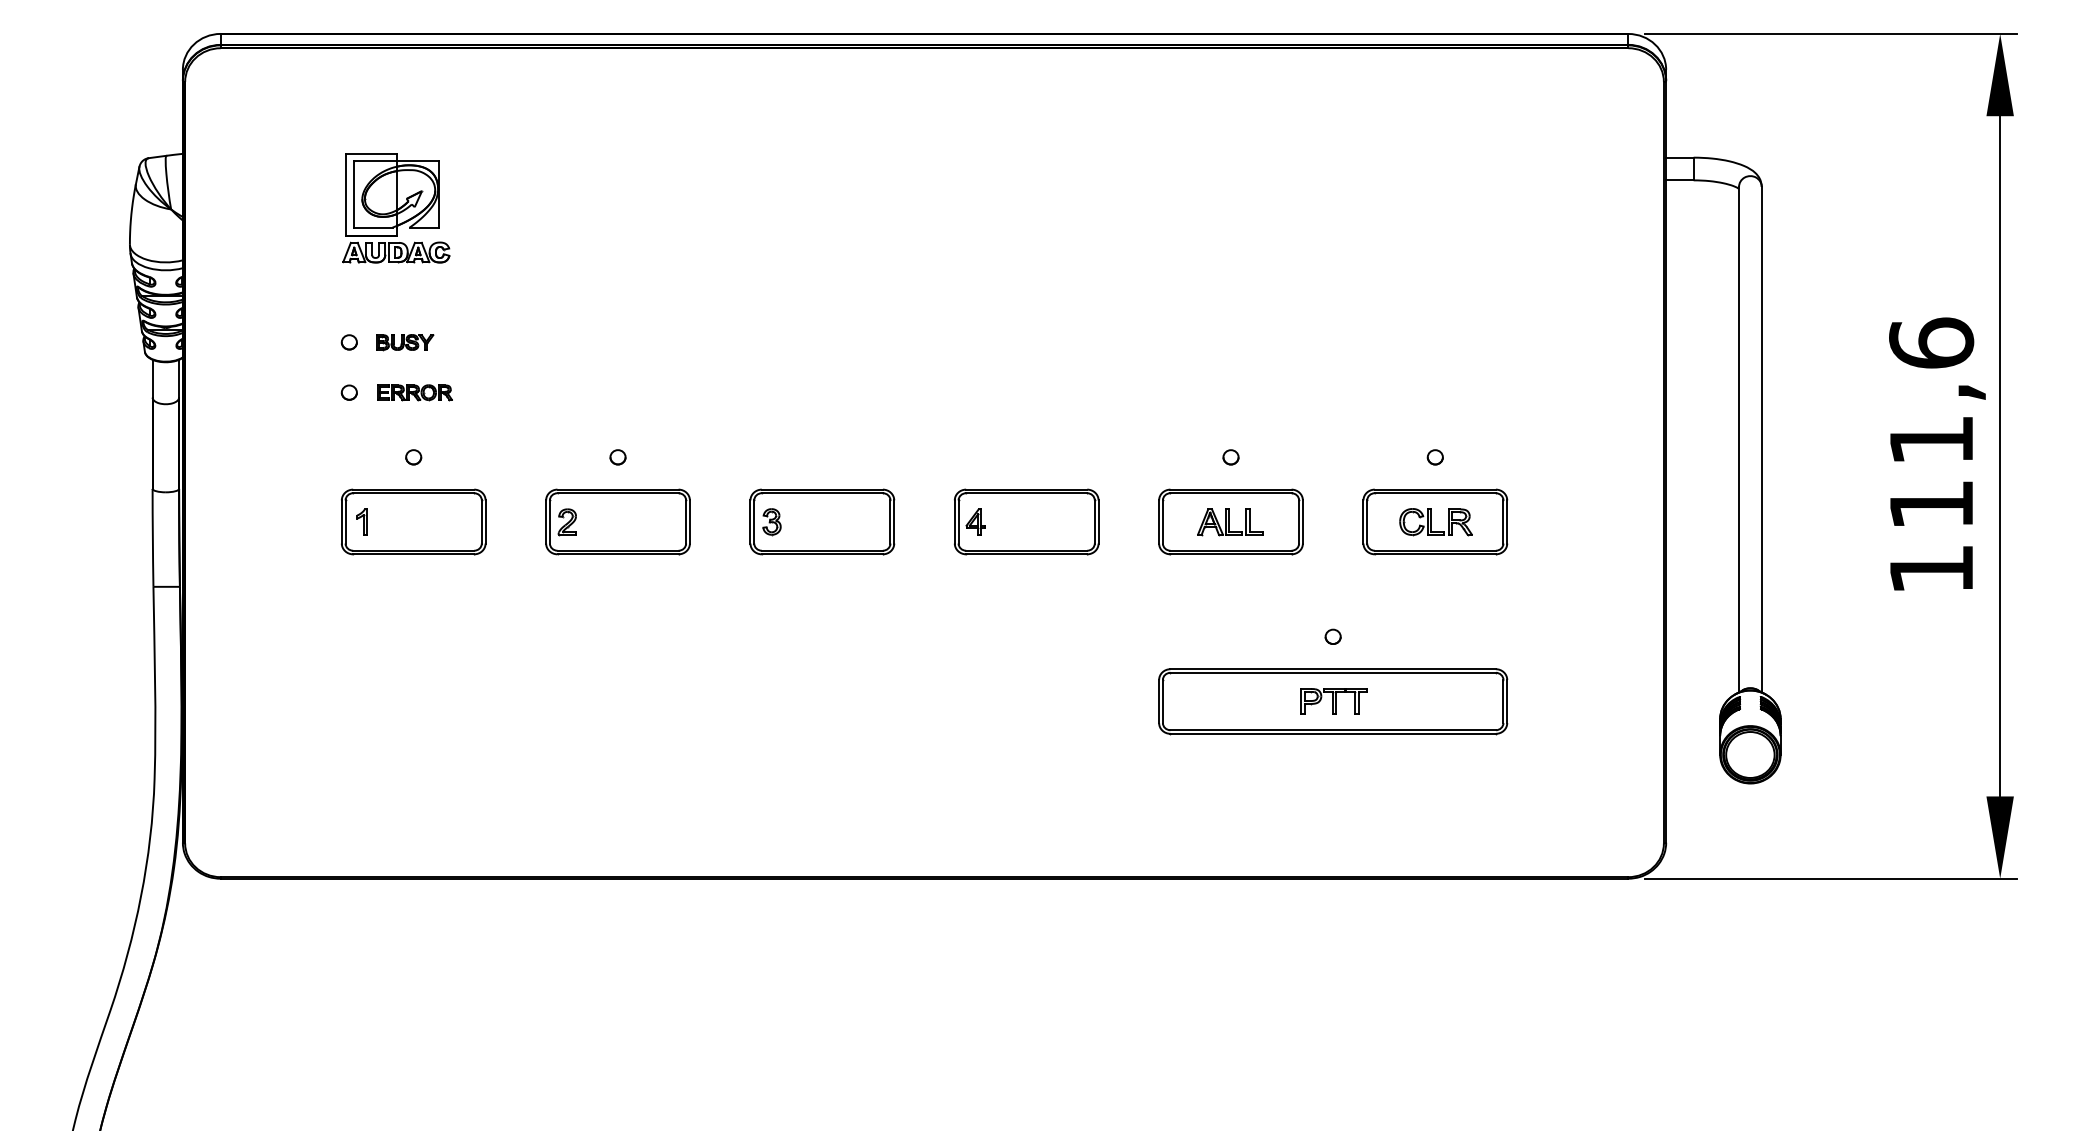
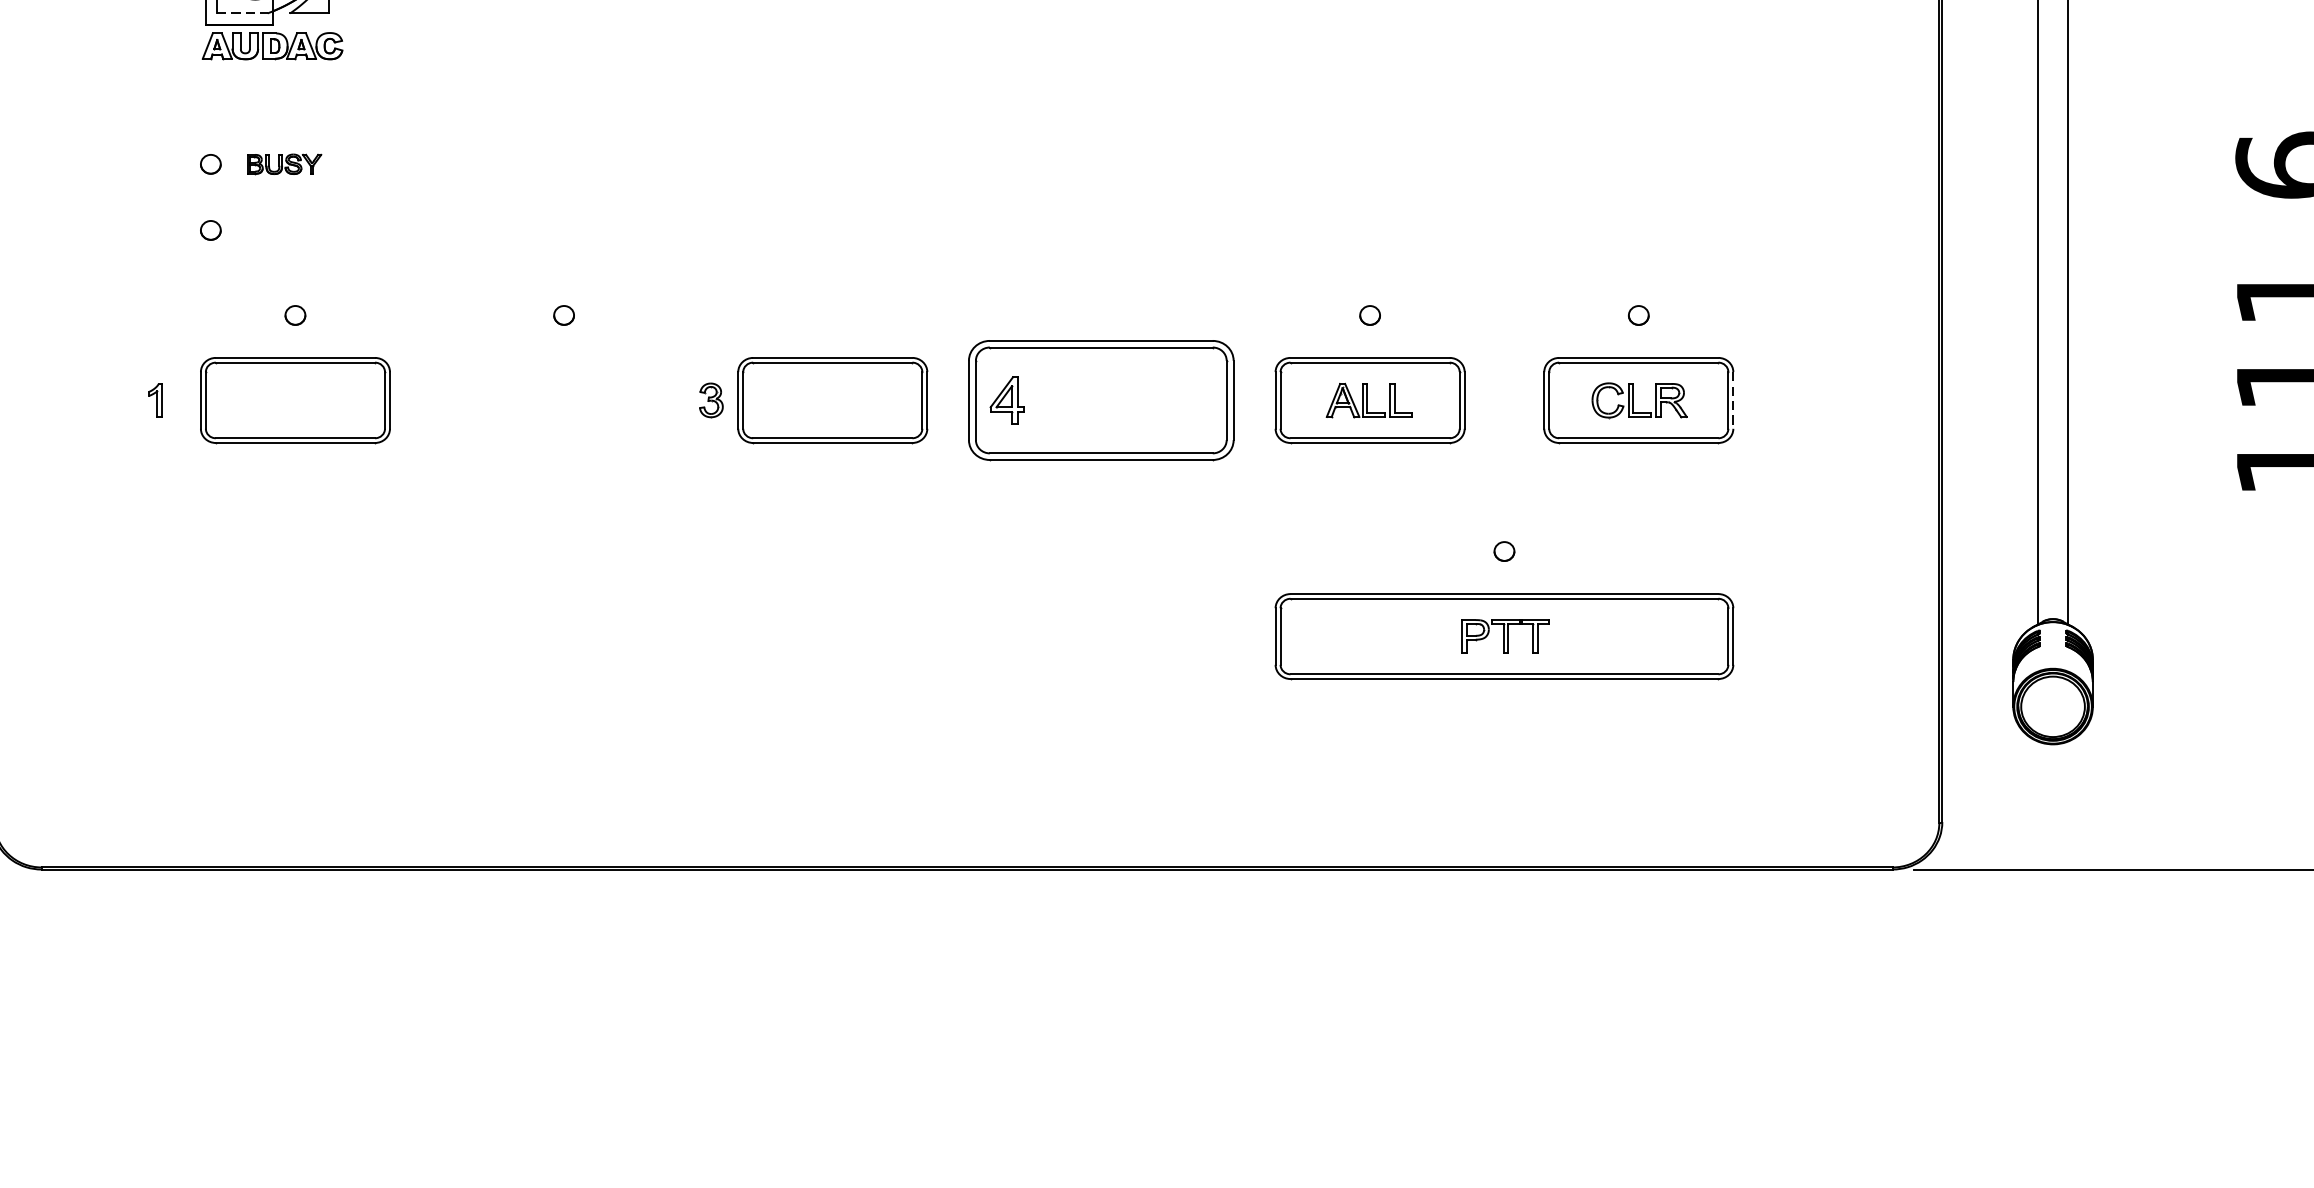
line: (373, 227) -> (242, 13), solid -> dashed
part: (414, 392) -> (296, 230), removed
part: (361, 521) -> (154, 399), moved
part: (617, 521) -> (563, 399), removed
part: (1026, 521) -> (1101, 399), size x1.4
line: (1507, 521) -> (1733, 399), solid -> dashed
part: (771, 522) -> (710, 401), moved

